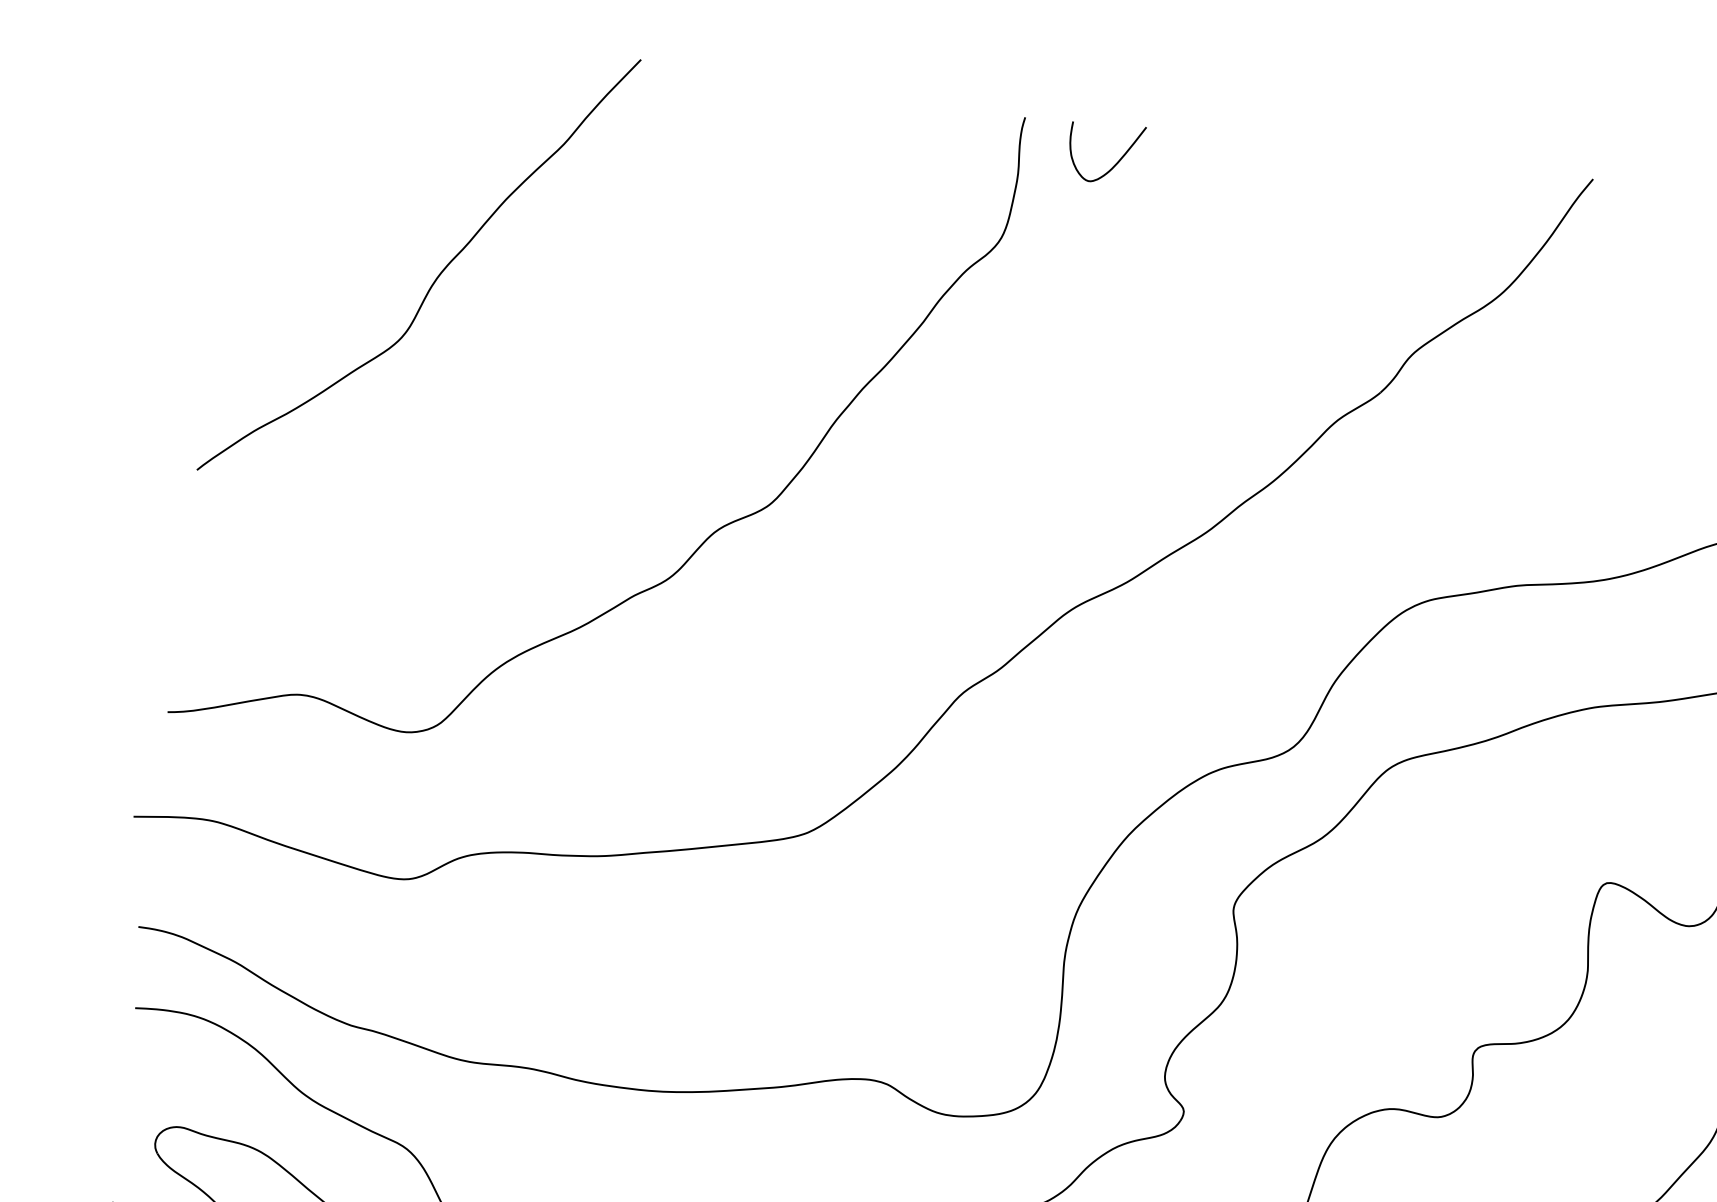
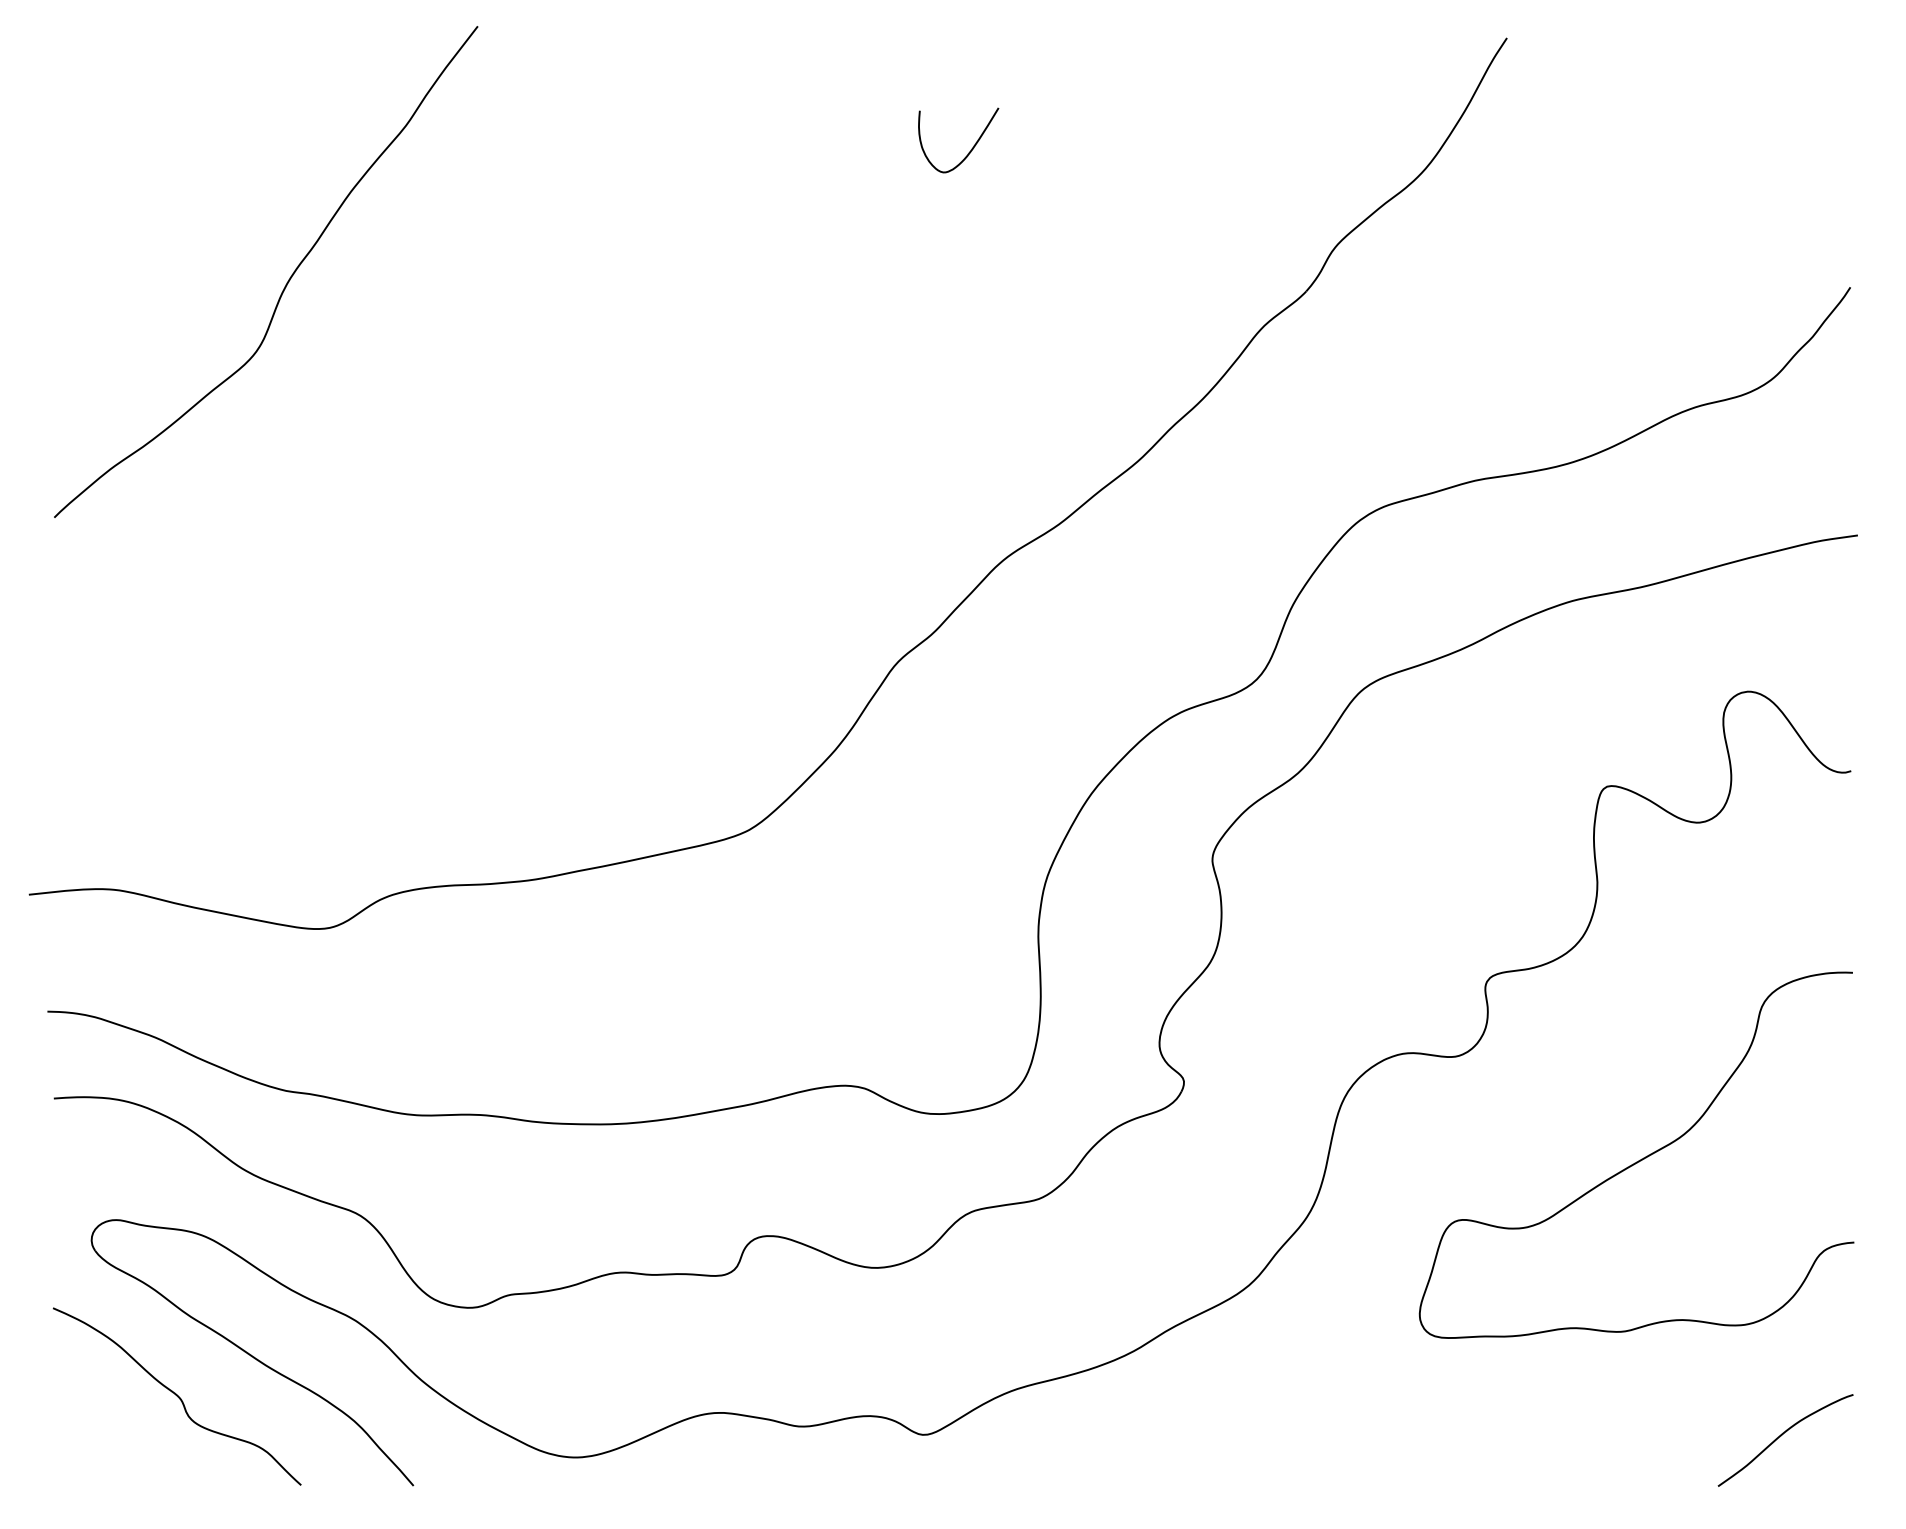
curve: (1117, 161) -> (971, 148), moved
curve: (706, 538) -> (605, 528), removed

